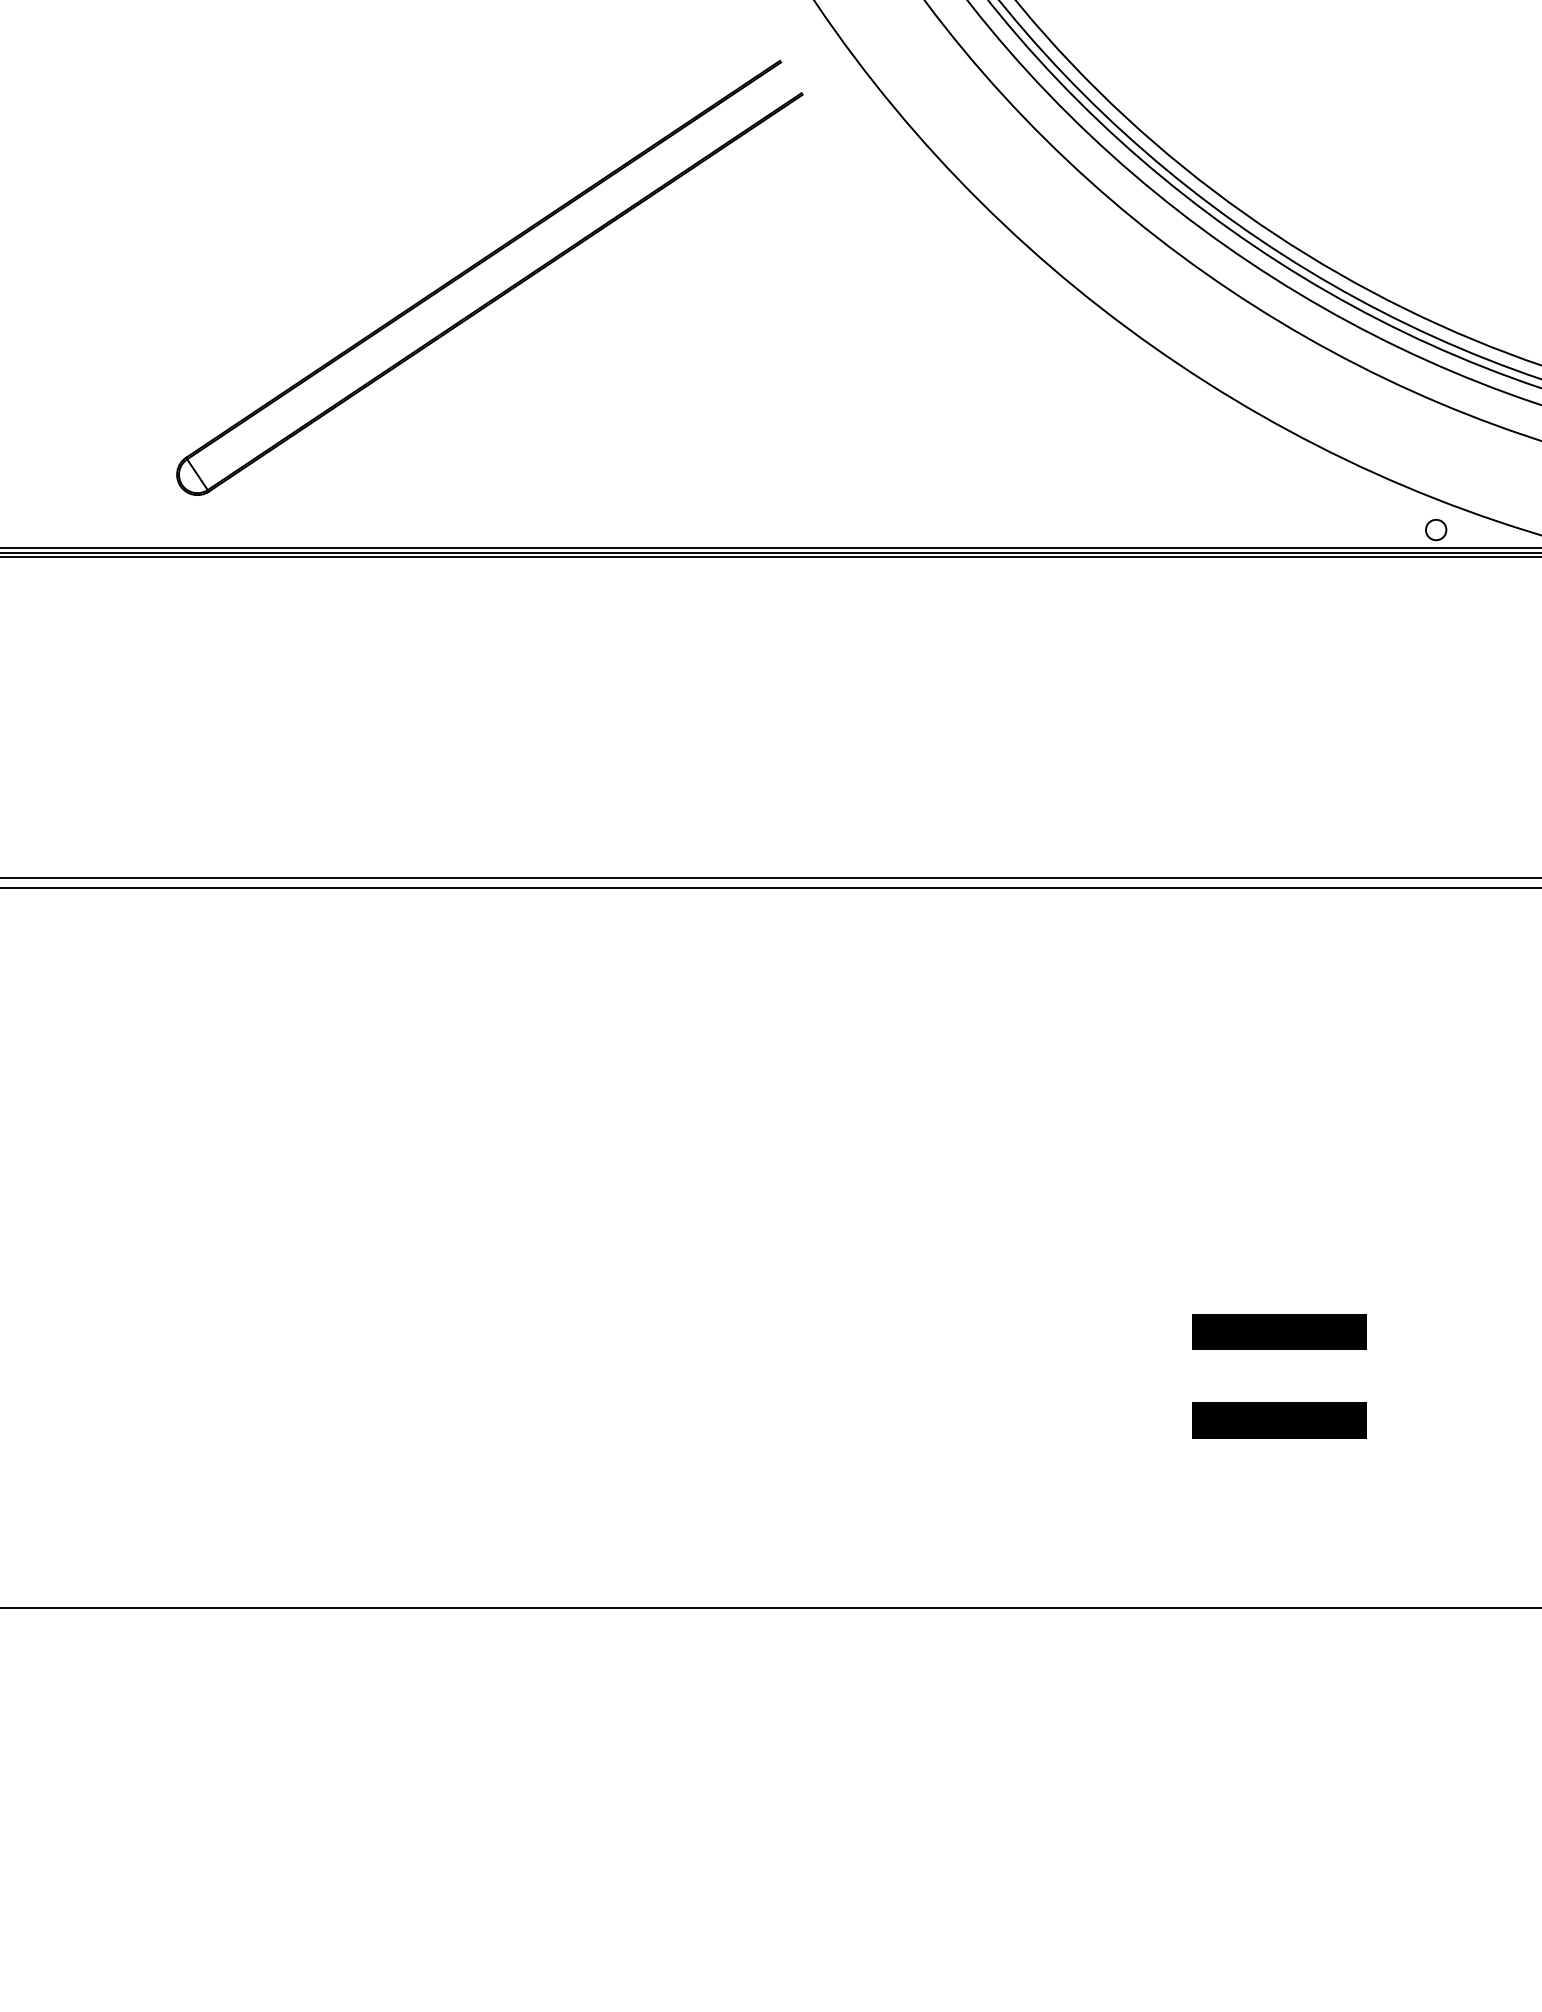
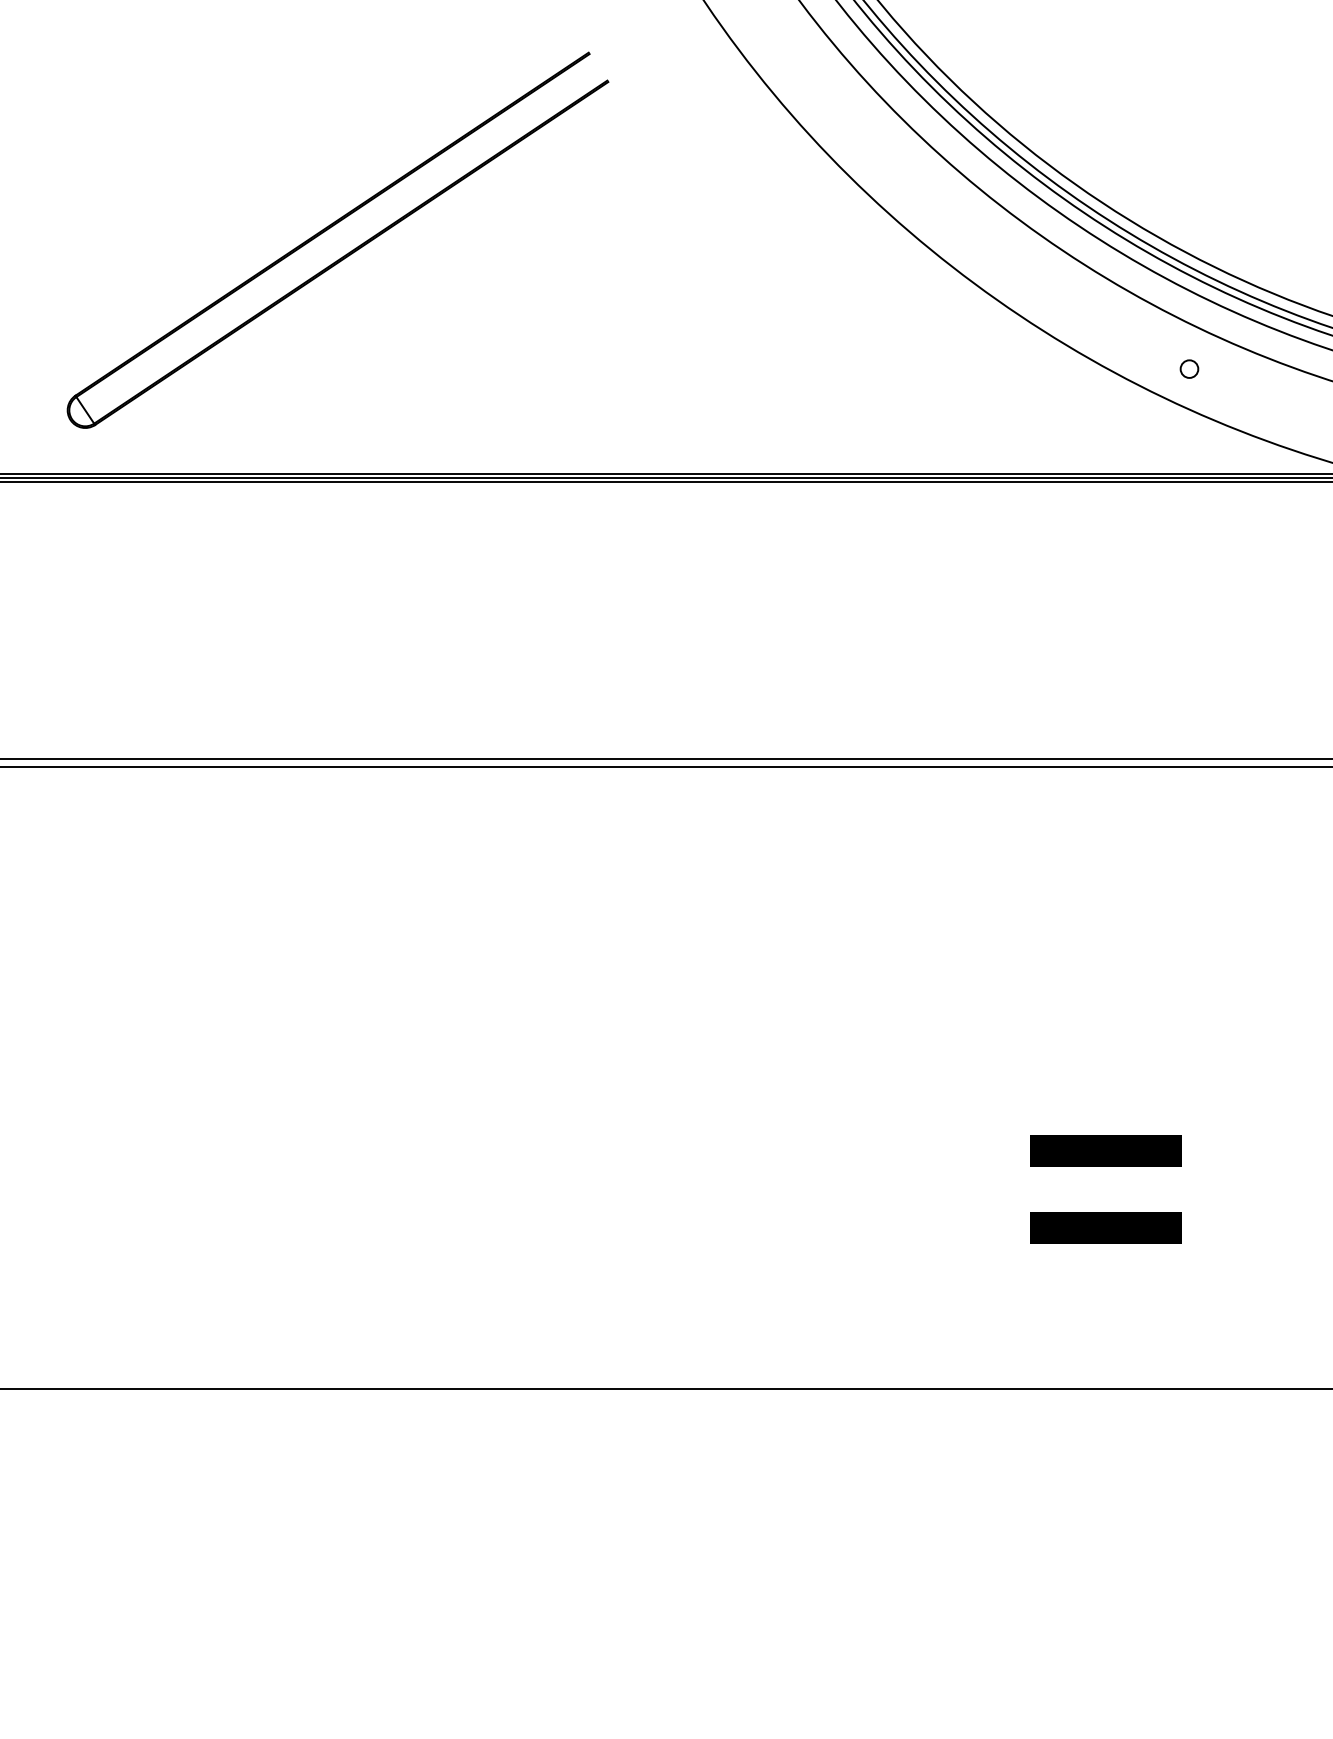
part: (479, 265) -> (329, 229), moved
circle: (1436, 529) -> (1189, 368), moved

